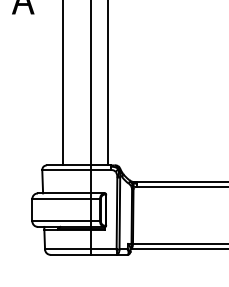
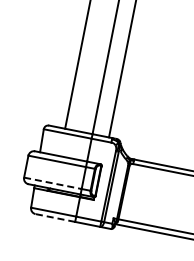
line: (62, 221) -> (53, 183), solid -> dashed
line: (70, 254) -> (55, 217), solid -> dashed

